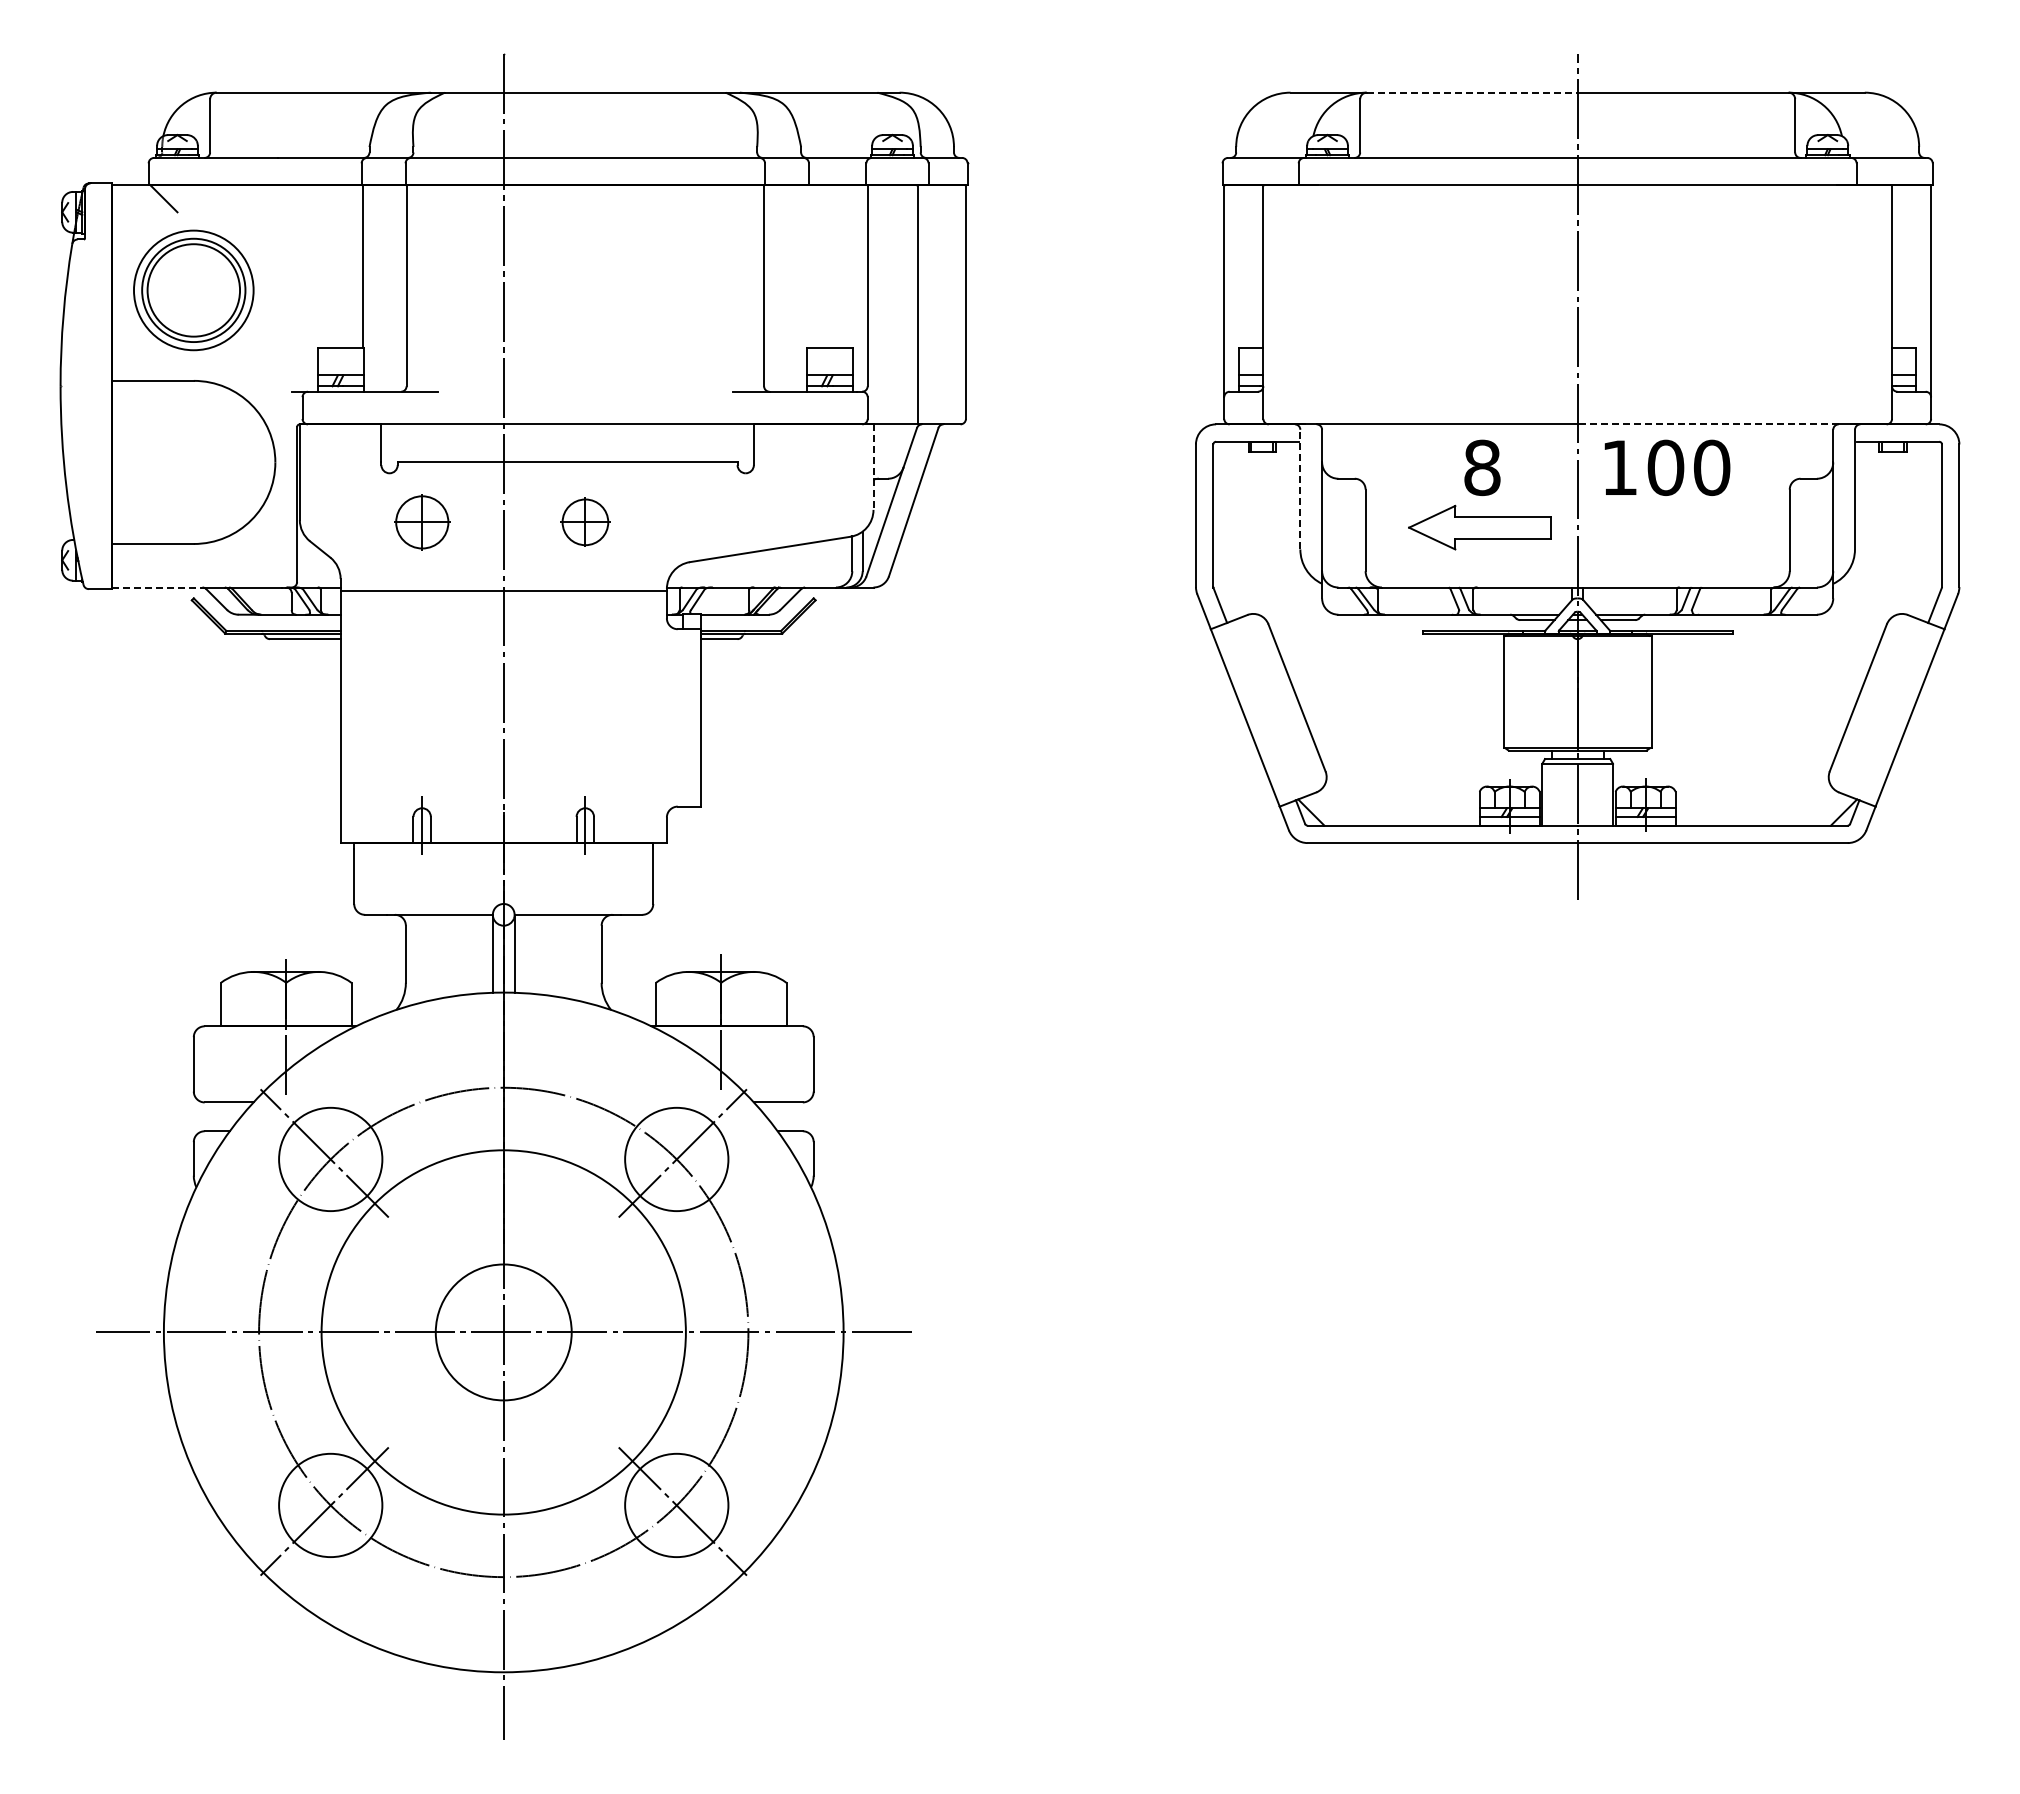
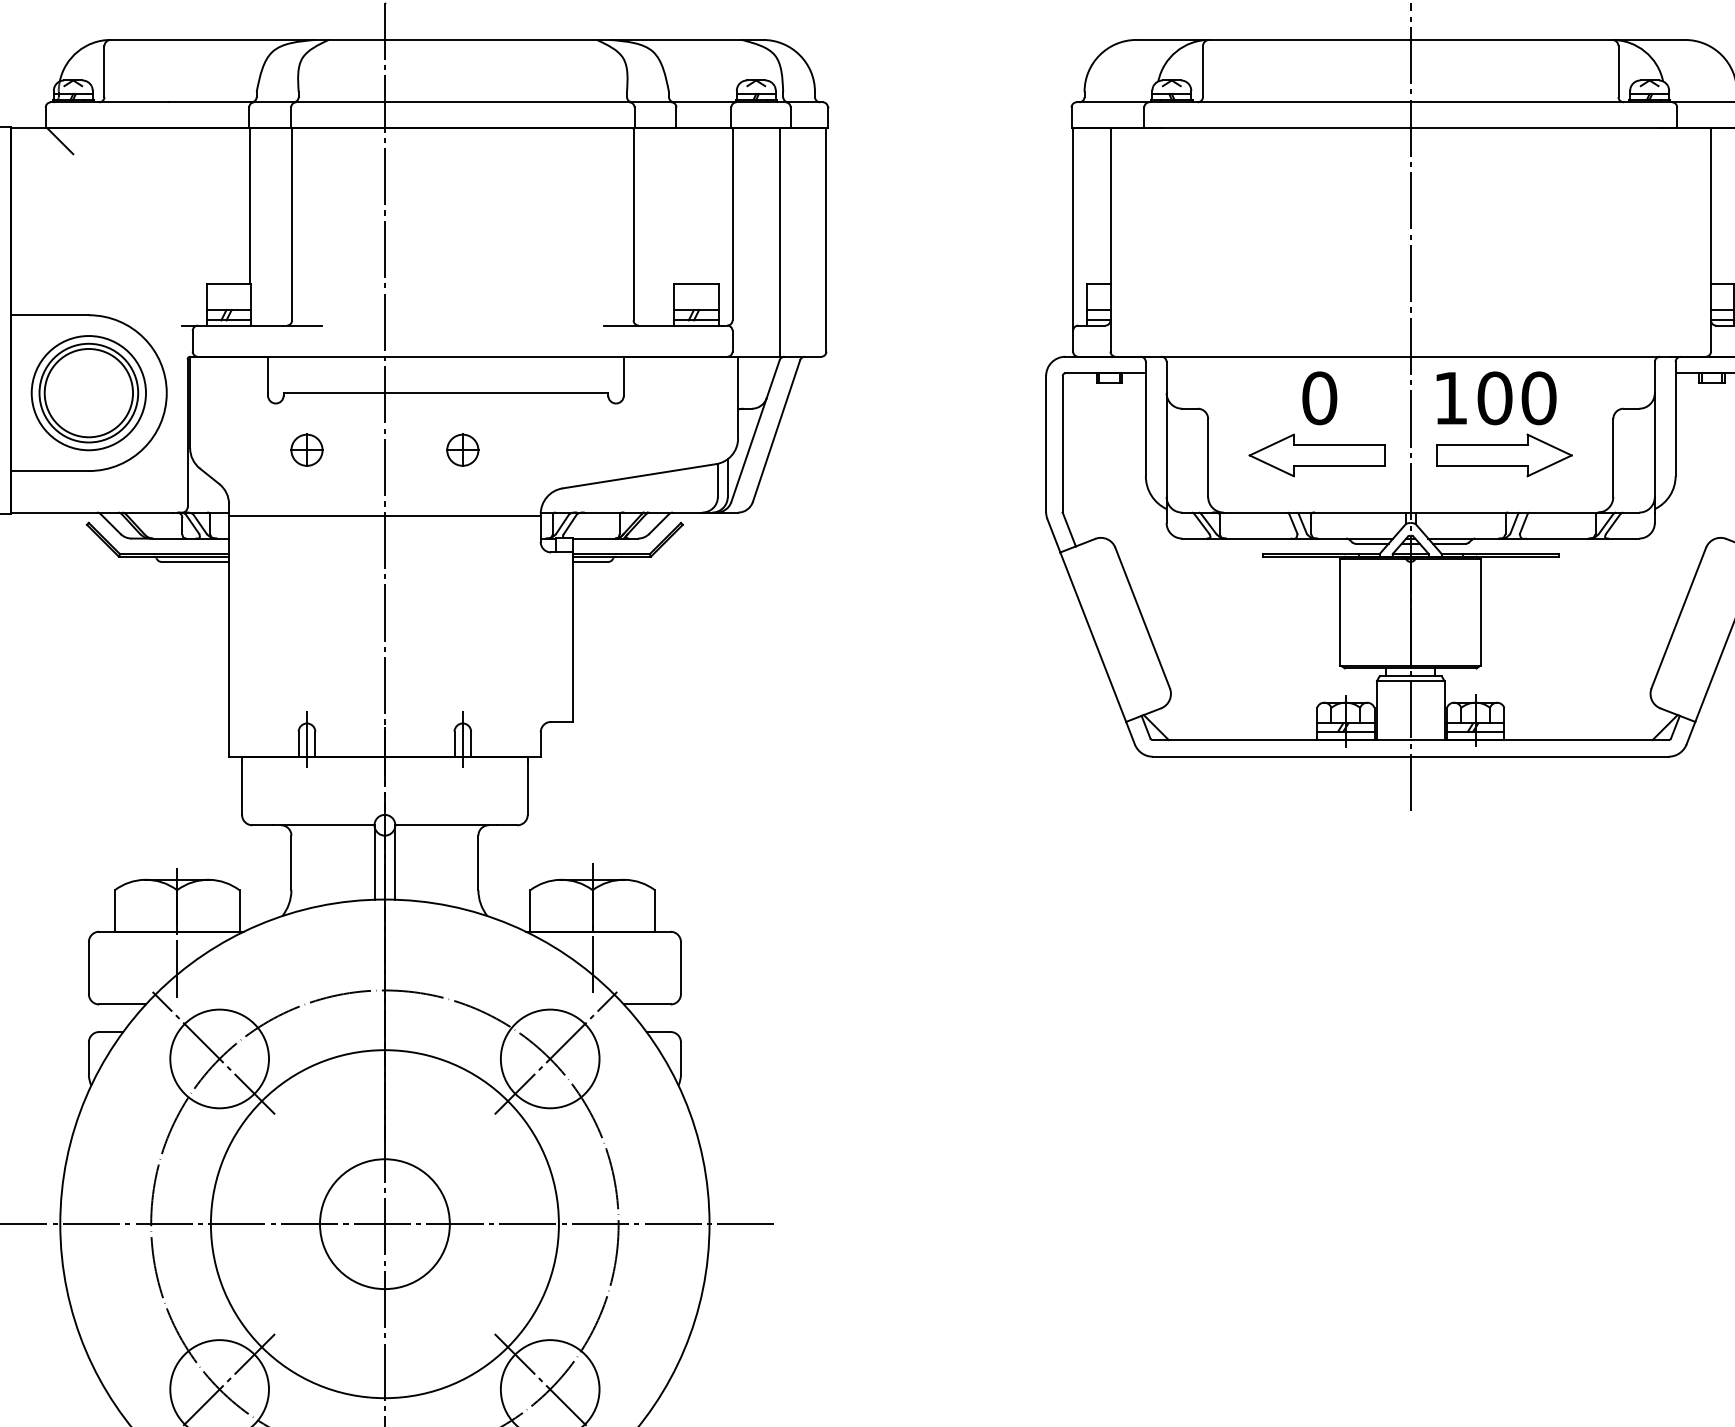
line: (1472, 92) -> (1310, 39), dashed -> solid
part: (193, 290) -> (88, 393), moved
line: (1708, 424) -> (1535, 356), dashed -> solid
line: (873, 467) -> (738, 397), dashed -> solid
text: (1482, 467) -> (1319, 397), 8 -> 0
line: (1300, 489) -> (1145, 418), dashed -> solid
part: (421, 521) -> (306, 449), size x0.62
part: (584, 521) -> (462, 449), size x0.71
part: (1675, 527) -> (1504, 455), added
line: (157, 587) -> (54, 512), dashed -> solid

